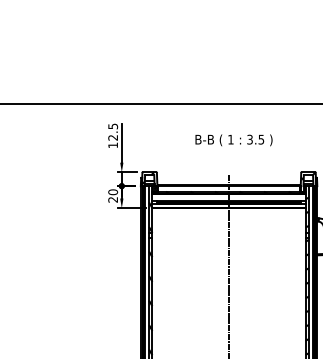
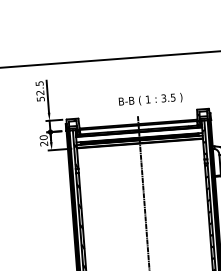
text: (233, 140) -> (150, 100), moved
text: (113, 145) -> (41, 99), 12.5 -> 52.5

